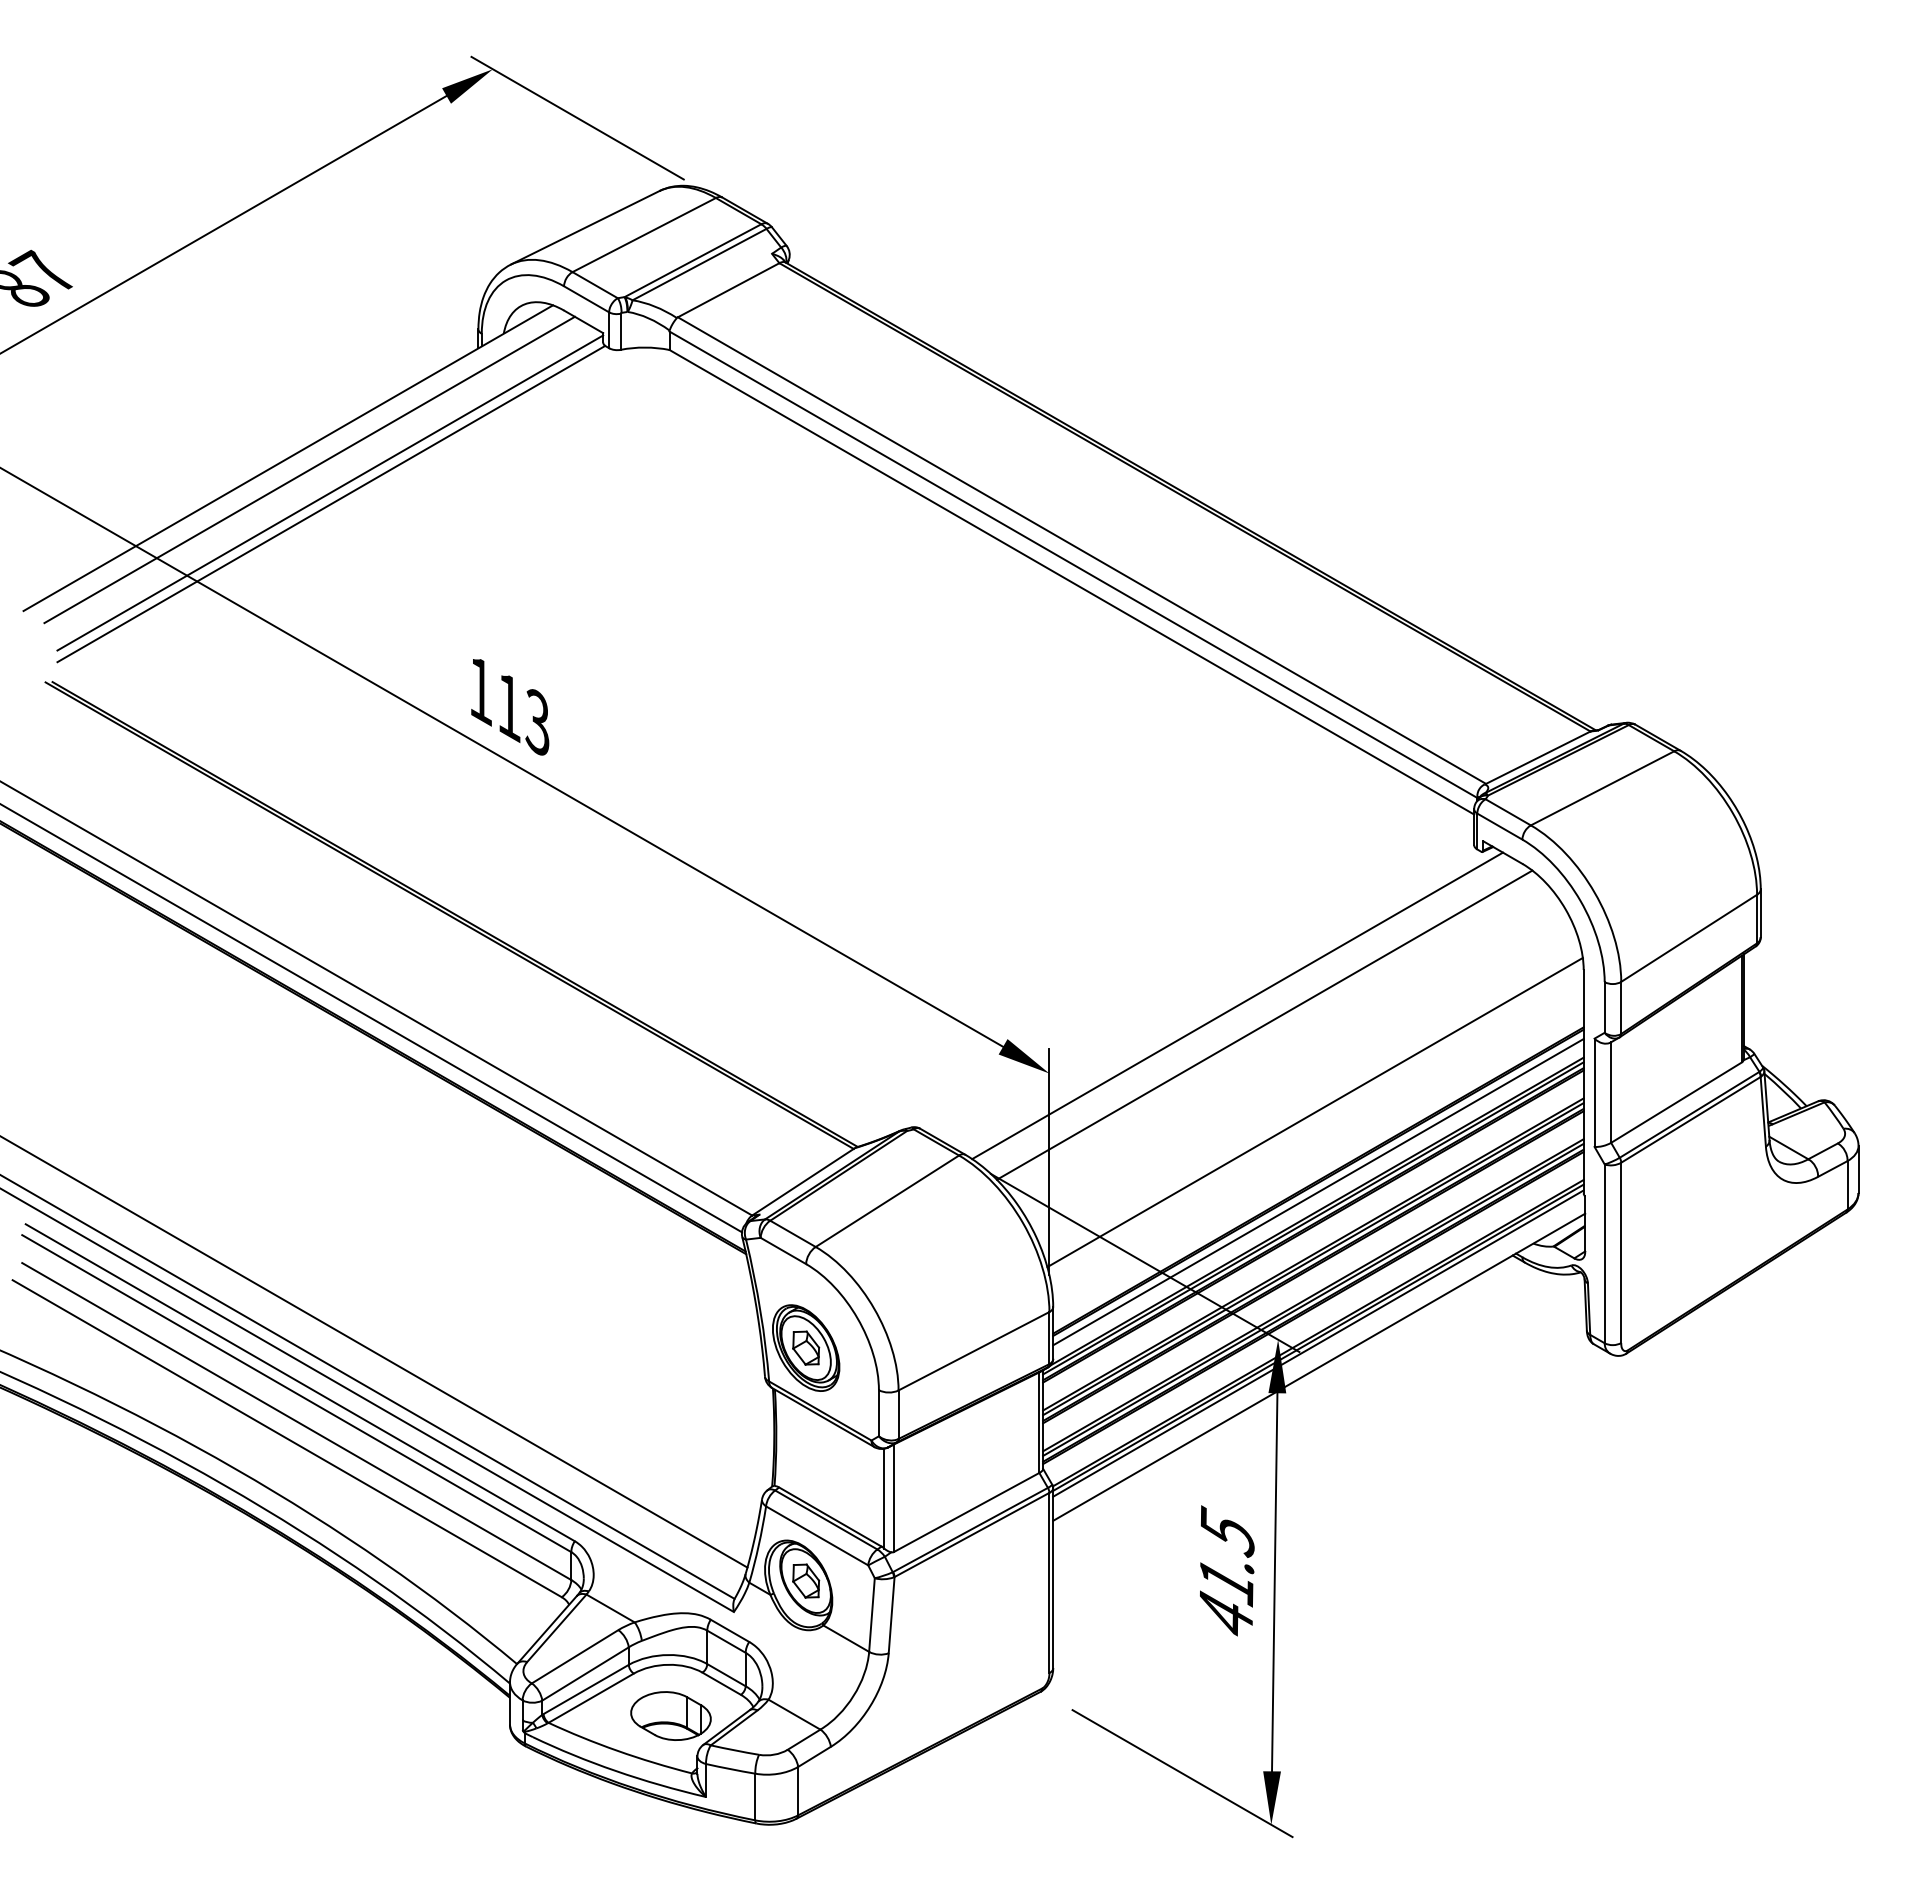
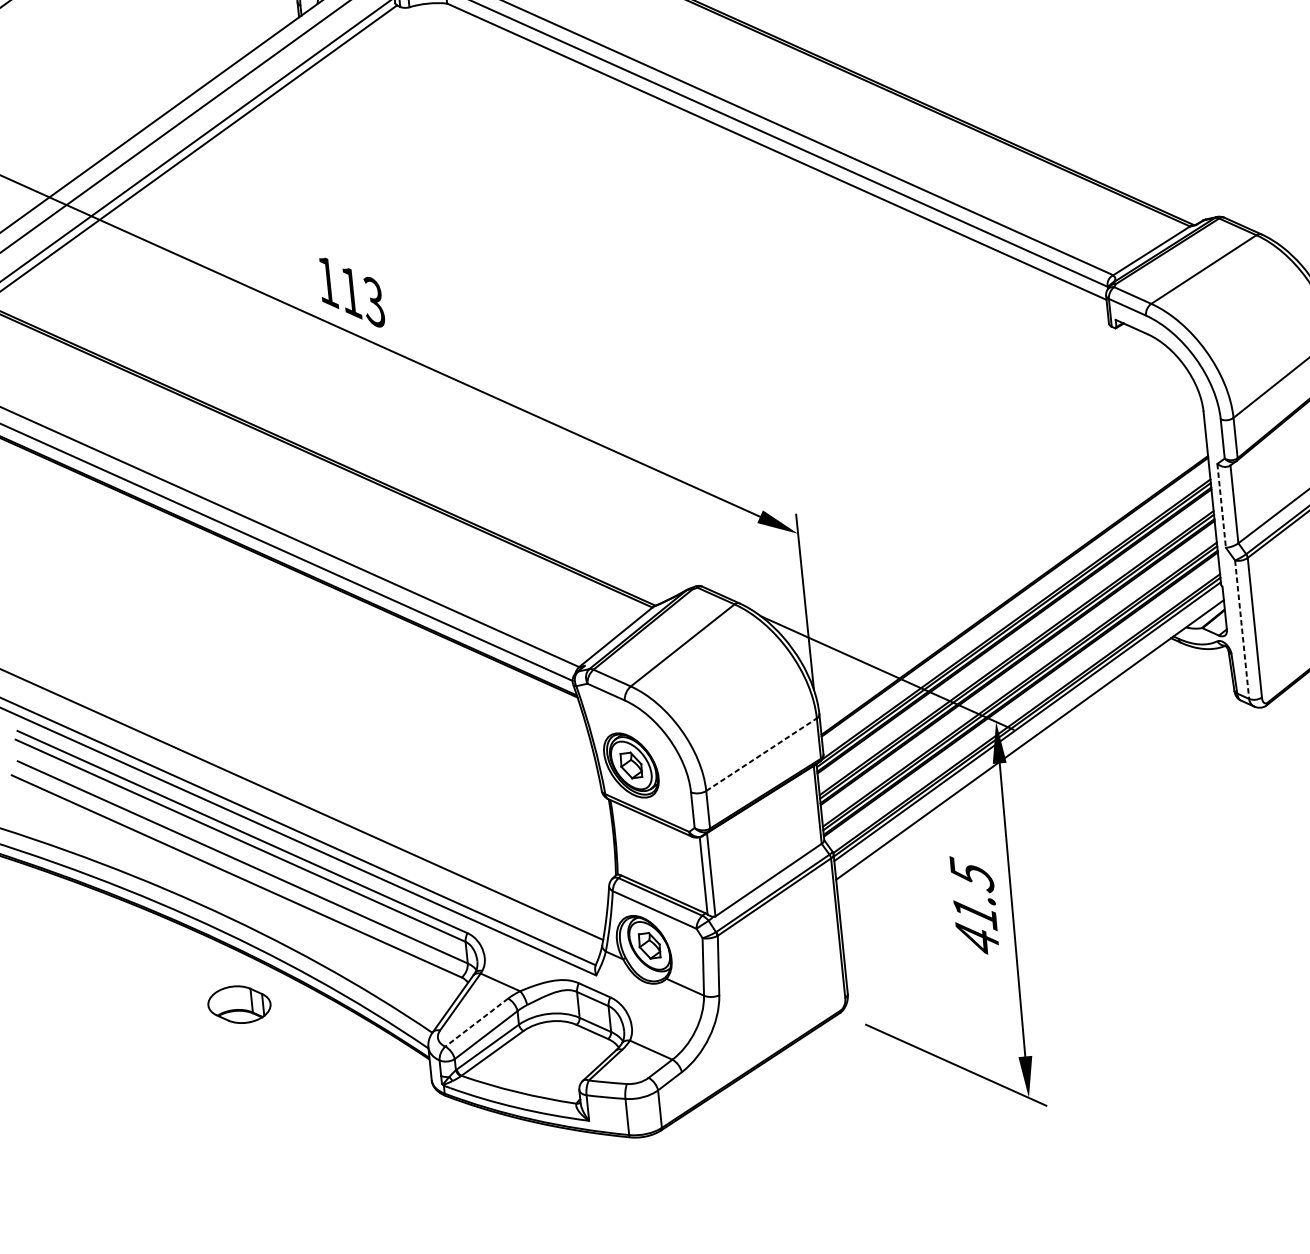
line: (1237, 1005) -> (938, 466), removed
line: (1264, 1024) -> (960, 478), removed
line: (1594, 1093) -> (1221, 506), solid -> dashed
line: (1314, 1112) -> (1006, 543), removed
line: (1318, 1192) -> (1015, 604), removed
line: (1604, 1254) -> (1242, 630), solid -> dashed
line: (974, 1351) -> (761, 754), solid -> dashed
line: (575, 1656) -> (477, 1022), solid -> dashed
part: (670, 1715) -> (239, 1004), moved

